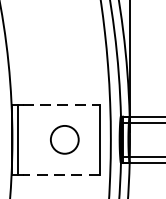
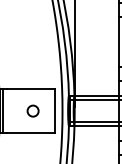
line: (62, 104) -> (31, 88), dashed -> solid
circle: (63, 138) -> (32, 110), size x0.62
line: (60, 174) -> (30, 133), dashed -> solid

